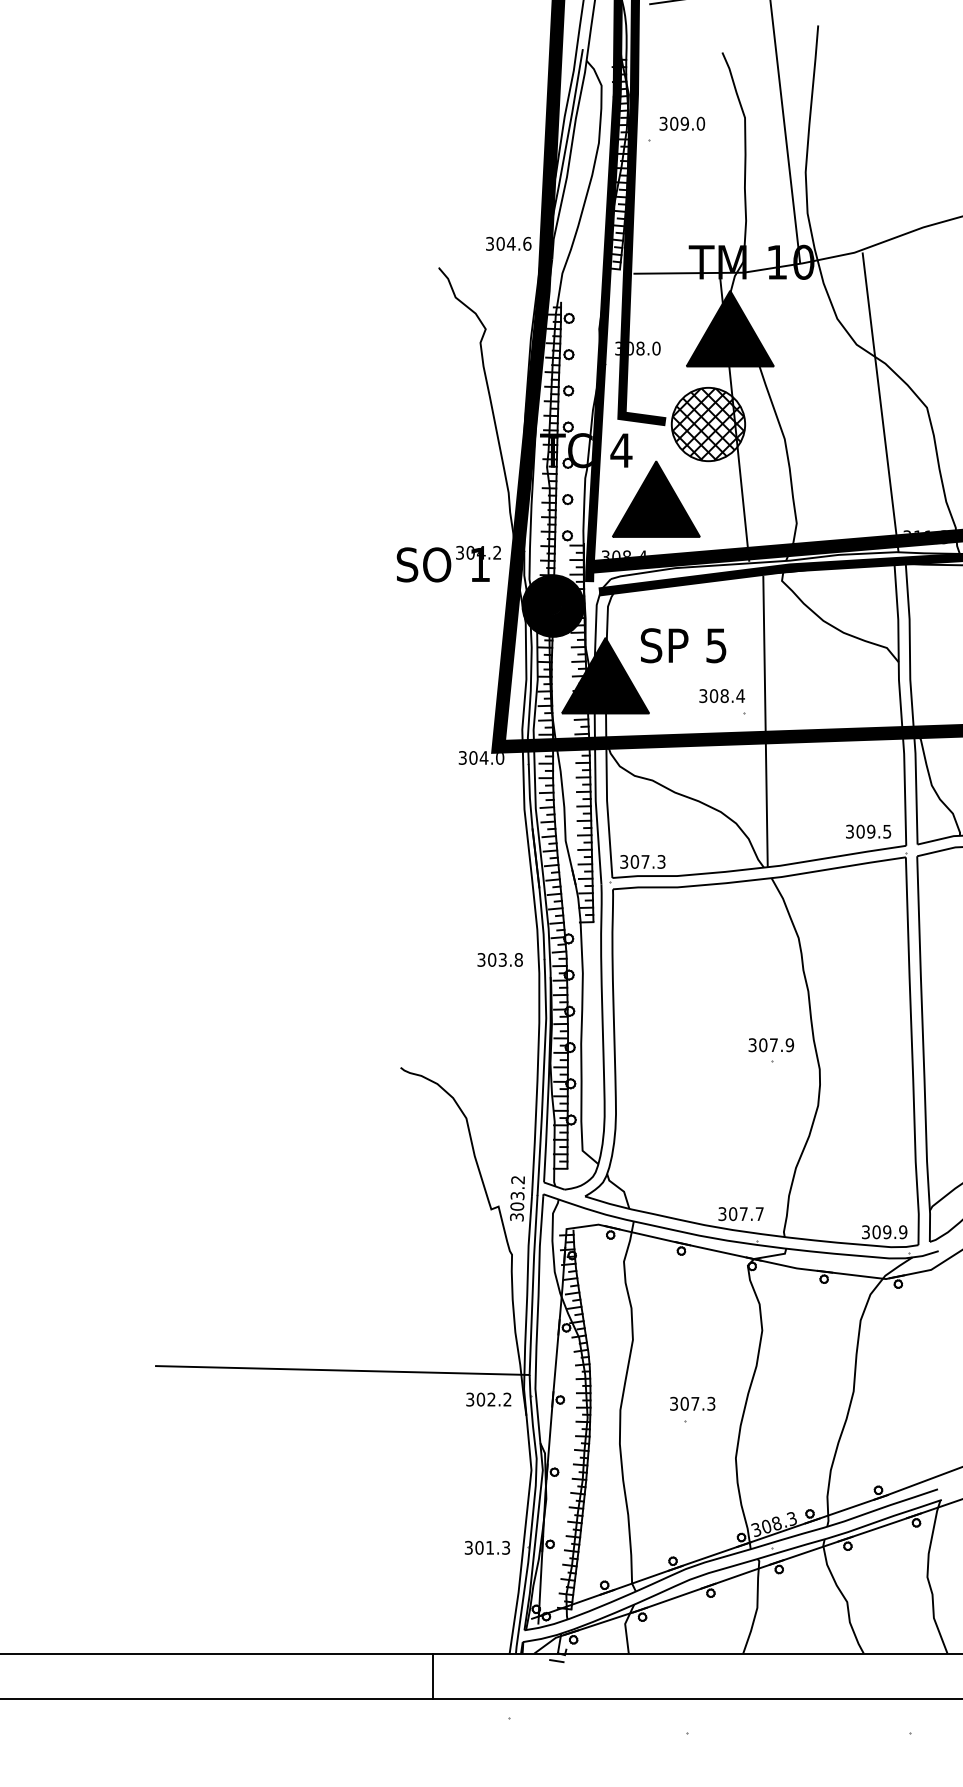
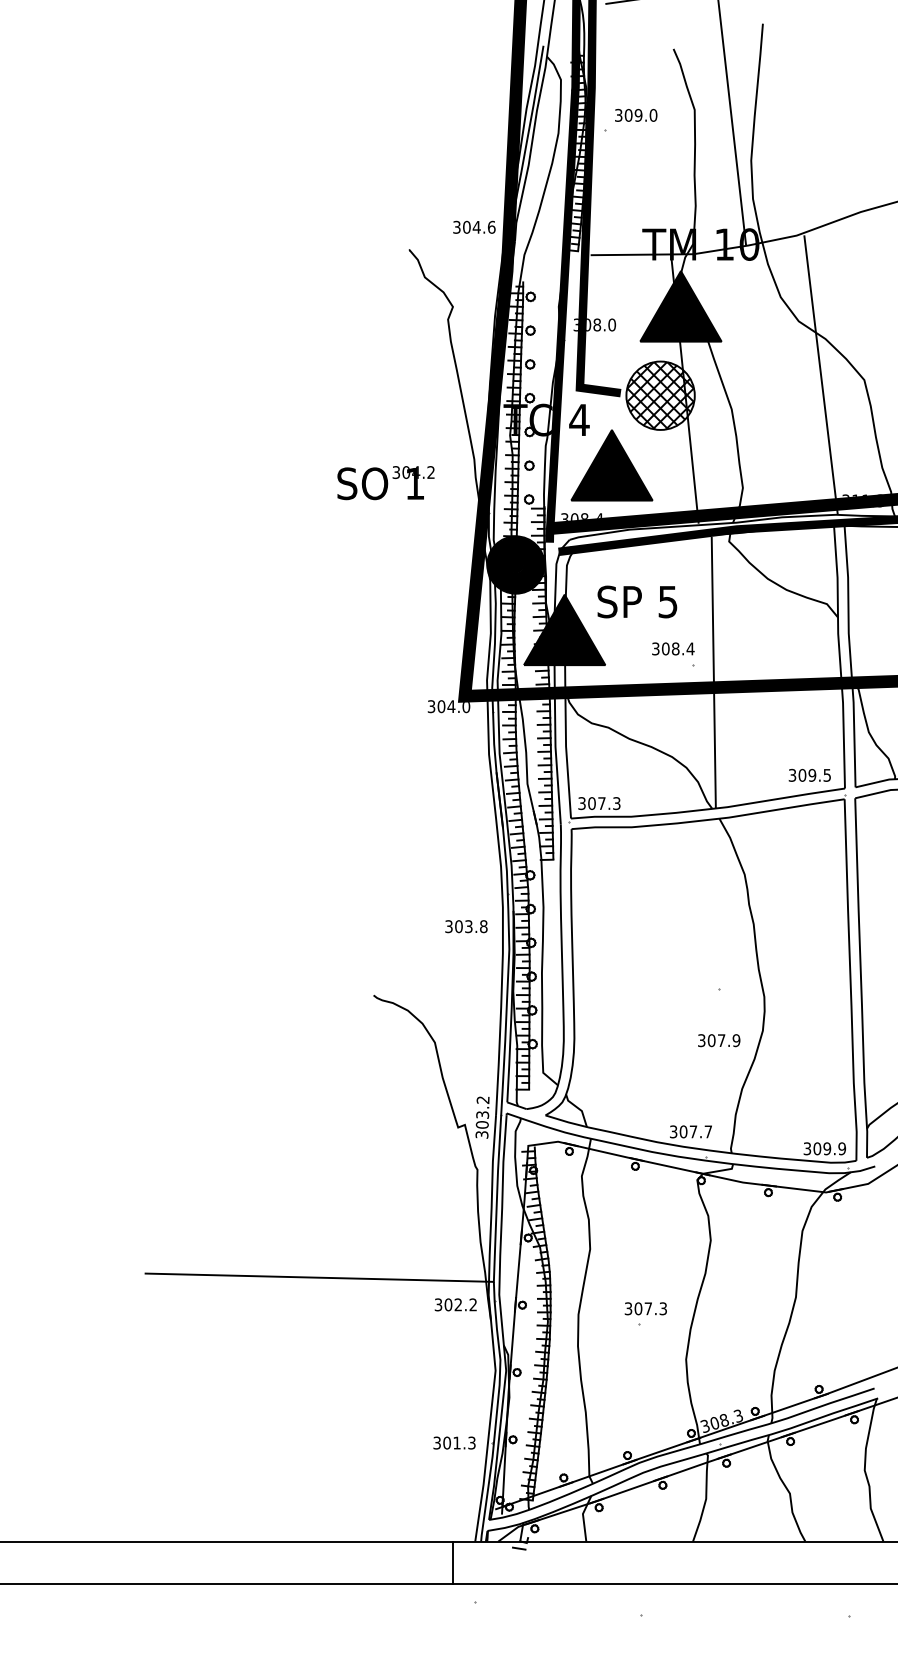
text: (448, 563) -> (385, 482), moved
text: (499, 959) -> (465, 926), moved
text: (770, 1045) -> (718, 1040), moved
line: (432, 1675) -> (452, 1562), moved

